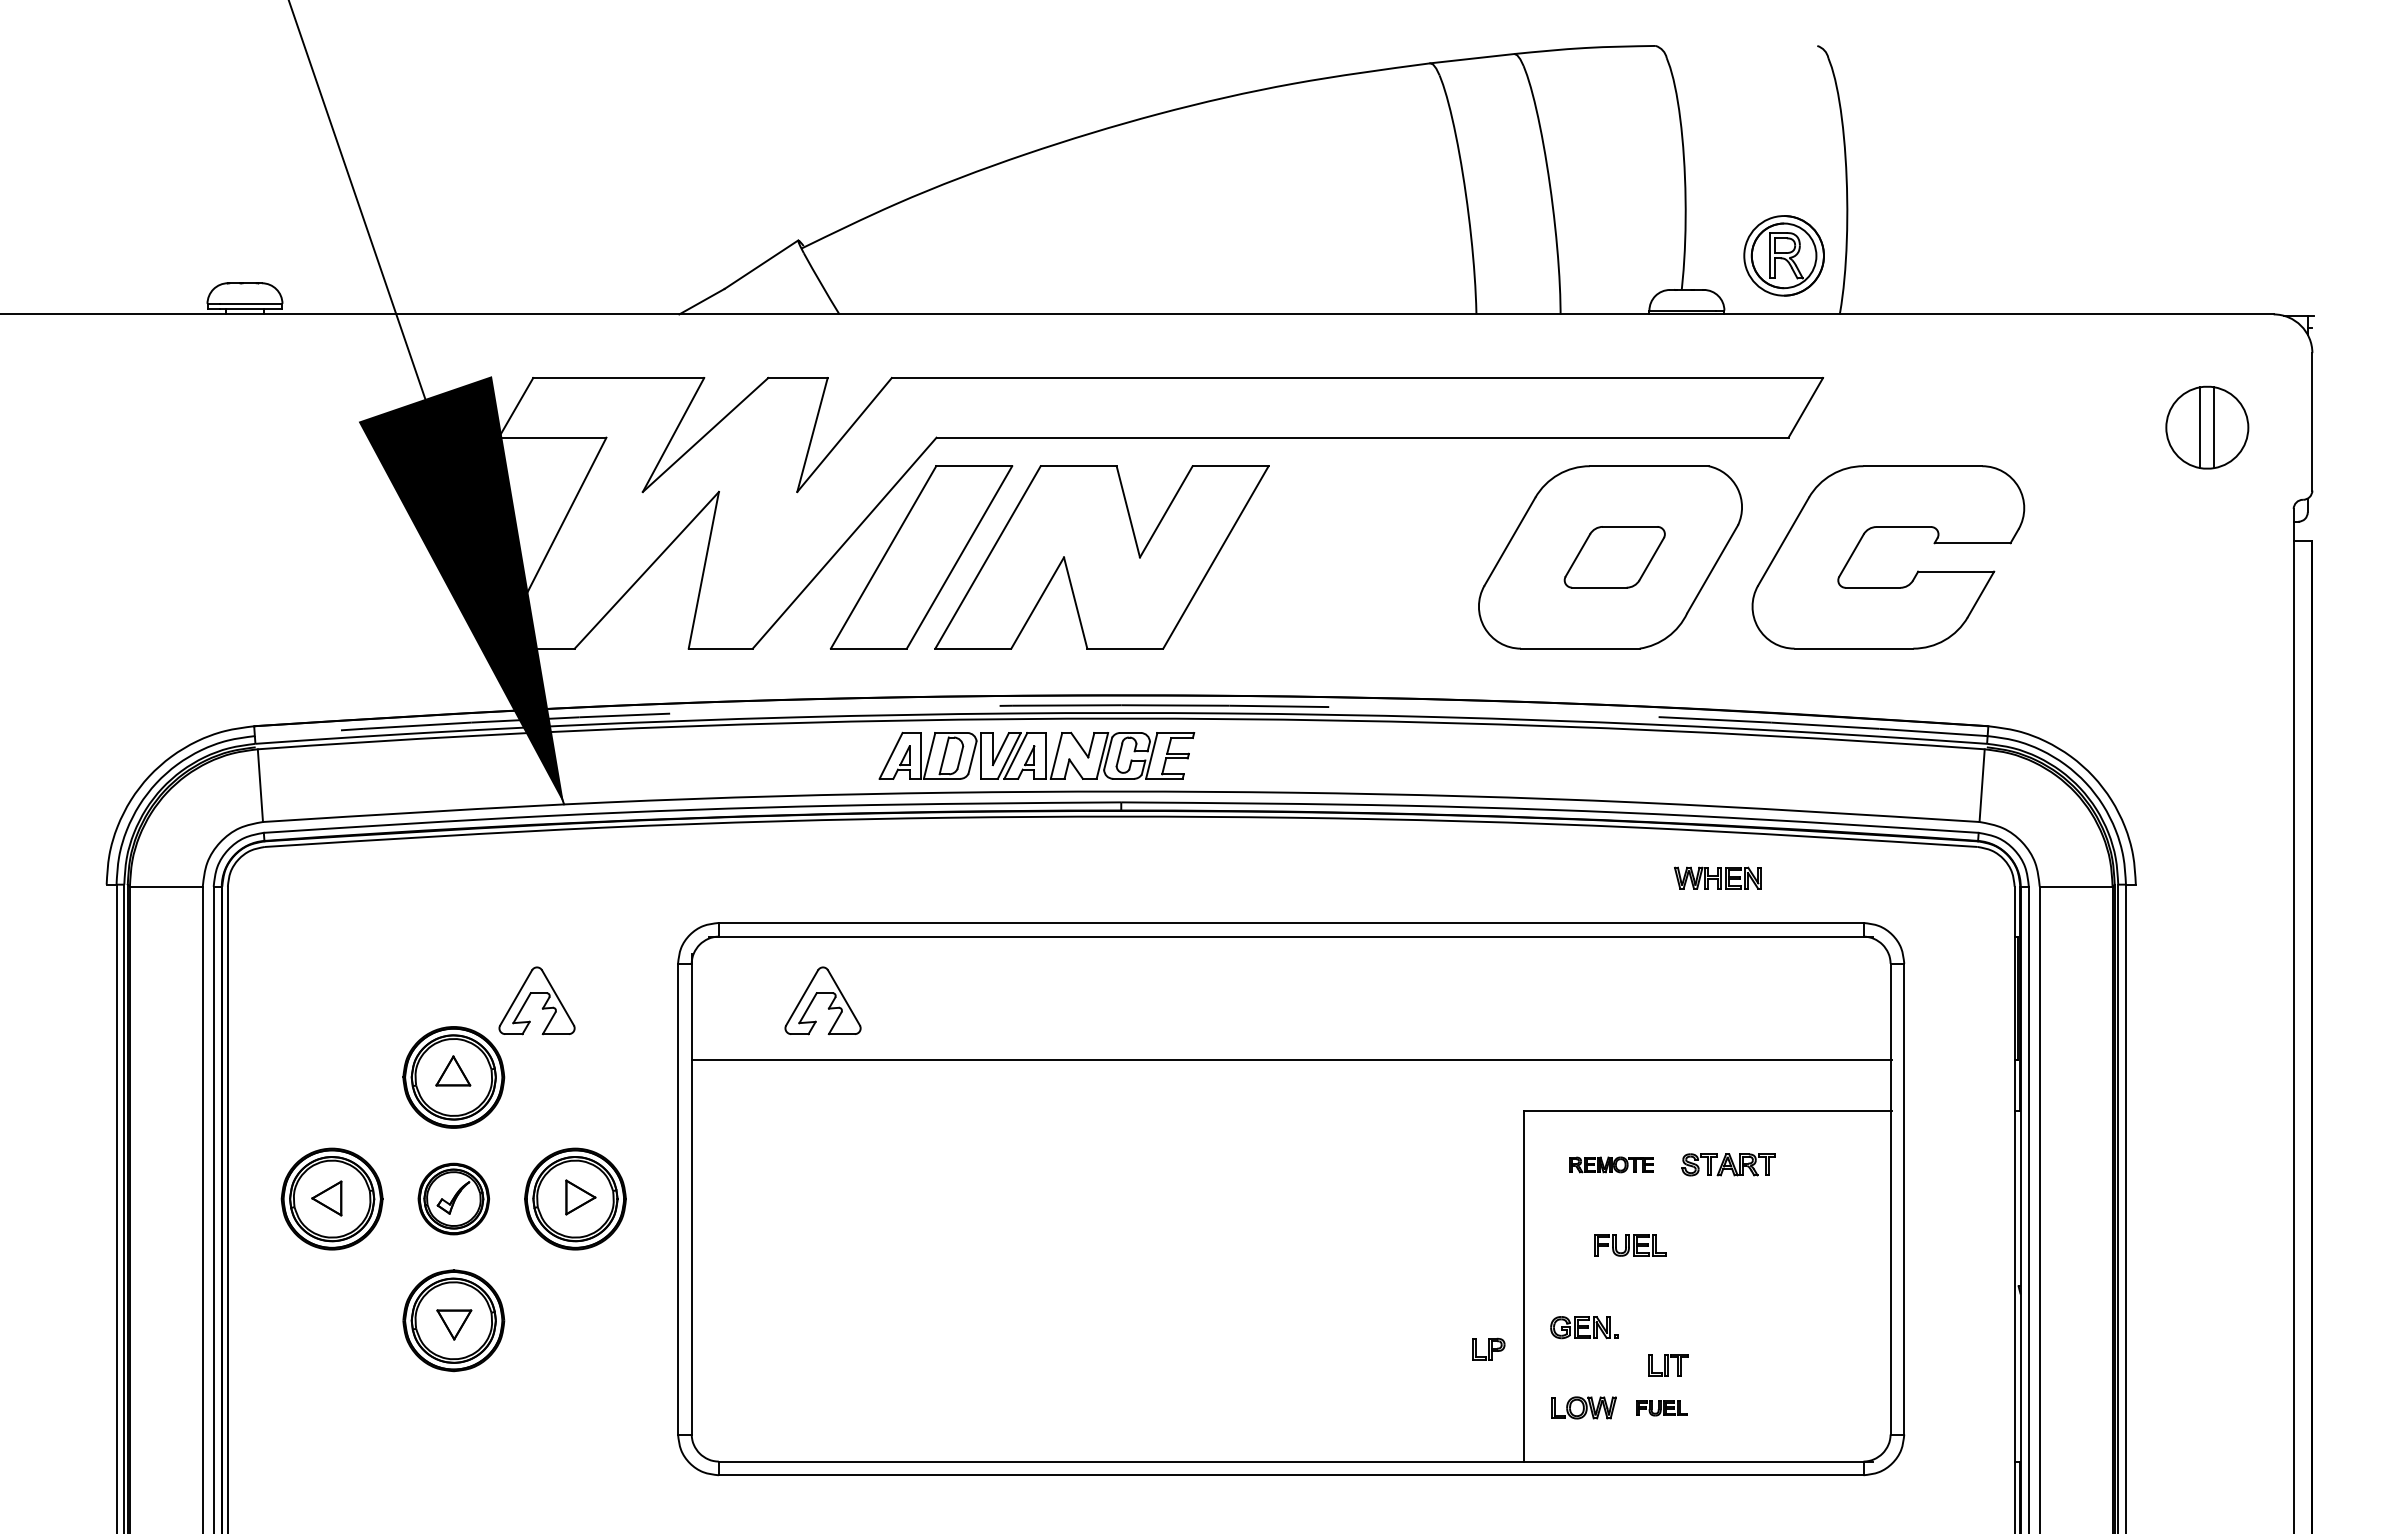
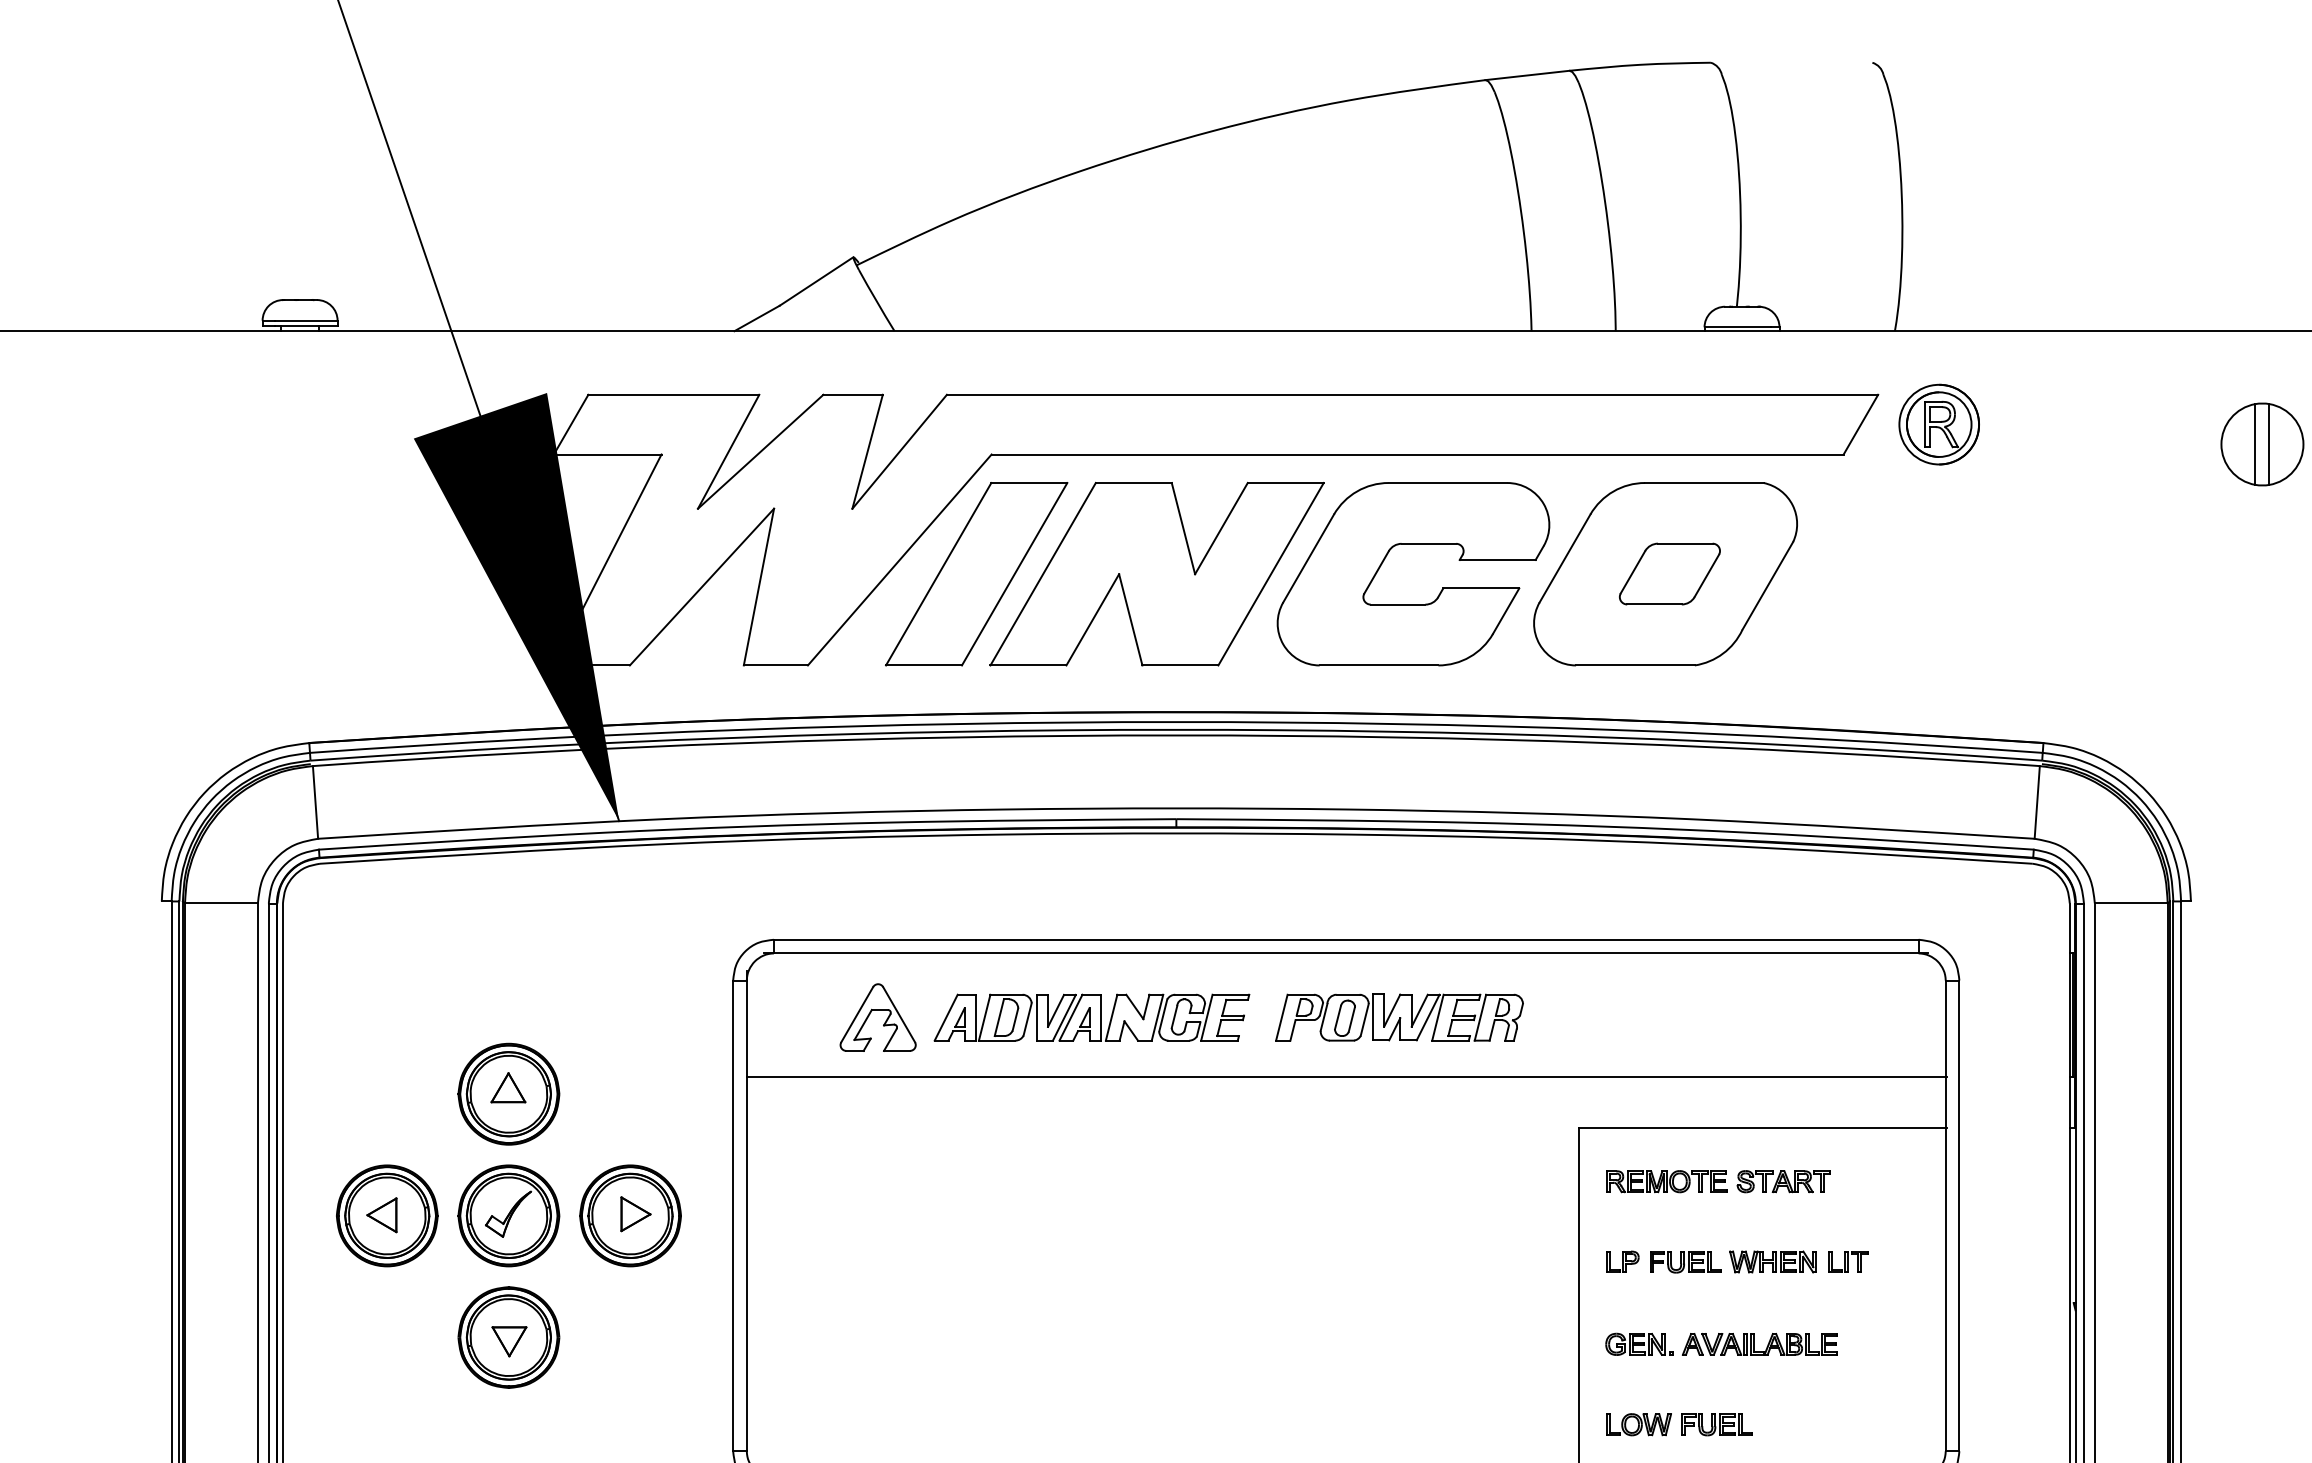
part: (1783, 255) -> (1938, 424), moved
part: (1888, 527) -> (1413, 544), moved
arc: (1121, 705) -> (1176, 722), dashed -> solid
part: (1036, 755) -> (1091, 1017), moved
part: (1717, 877) -> (1772, 1261), moved
part: (536, 993) -> (591, 1010), removed
part: (1344, 1000) -> (1399, 1017), added
part: (1611, 1164) -> (1666, 1181), size x1.43
part: (453, 1198) -> (508, 1215), size x1.43
part: (1704, 1327) -> (1759, 1344), added
part: (1488, 1348) -> (1622, 1261), moved
part: (1668, 1365) -> (1848, 1262), moved
part: (1661, 1408) -> (1716, 1425), size x1.43

